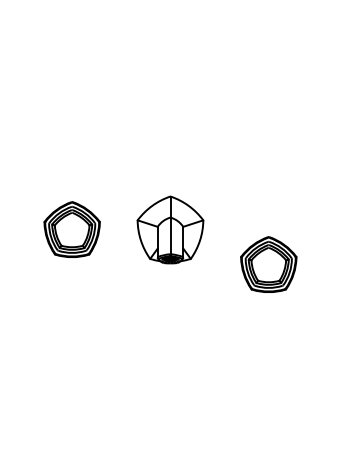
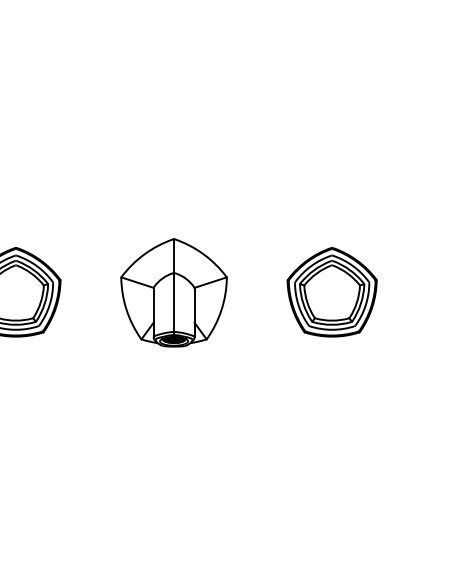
part: (268, 264) -> (331, 292), moved

